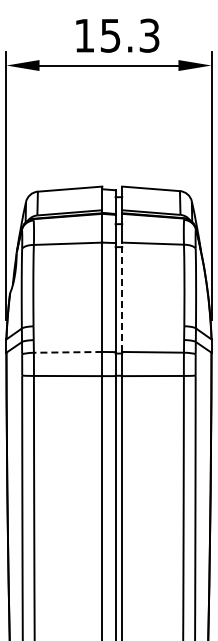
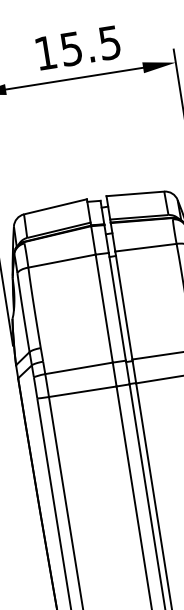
text: (149, 35) -> (109, 42), 15.3 -> 15.5
line: (122, 297) -> (124, 305), dashed -> solid
line: (67, 352) -> (78, 368), dashed -> solid

